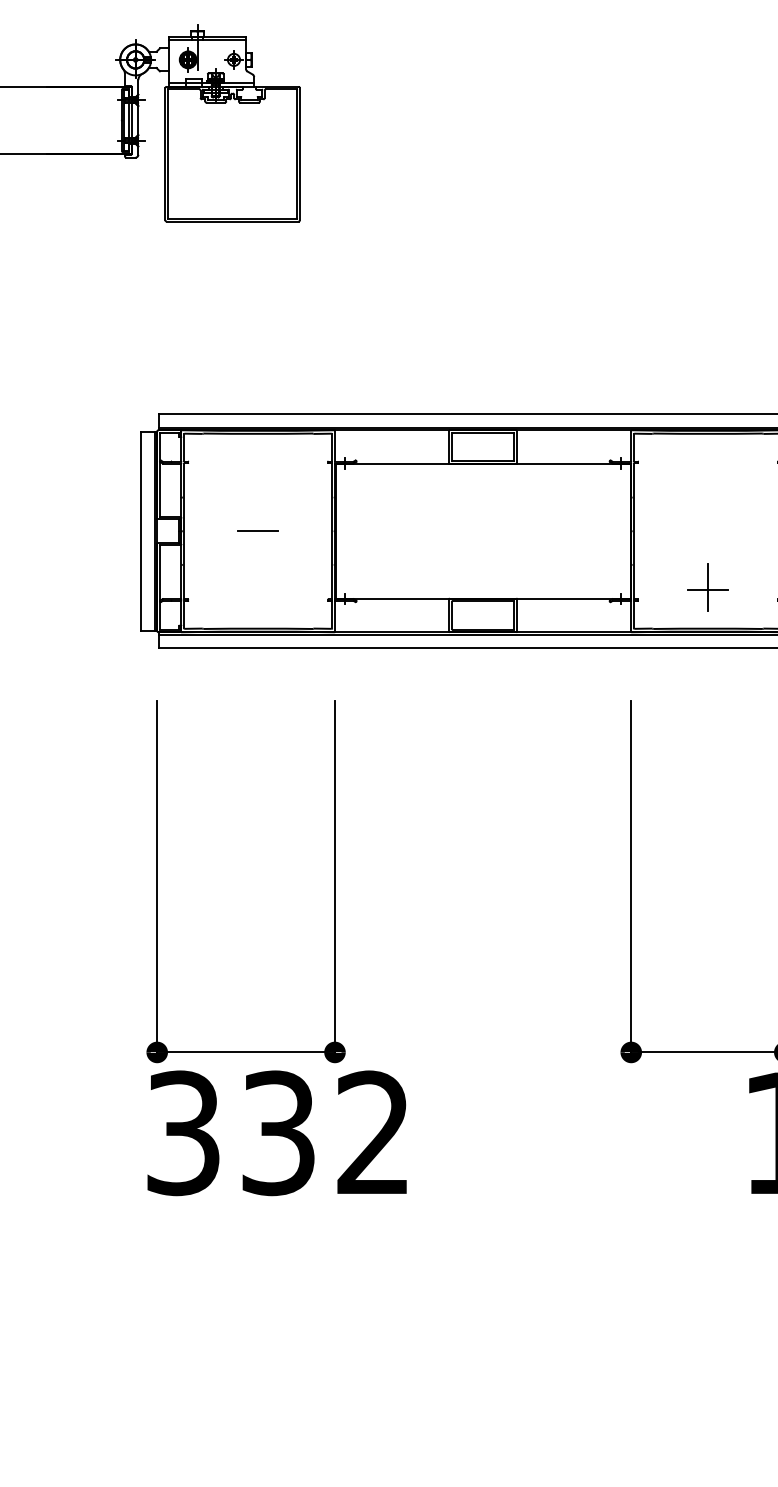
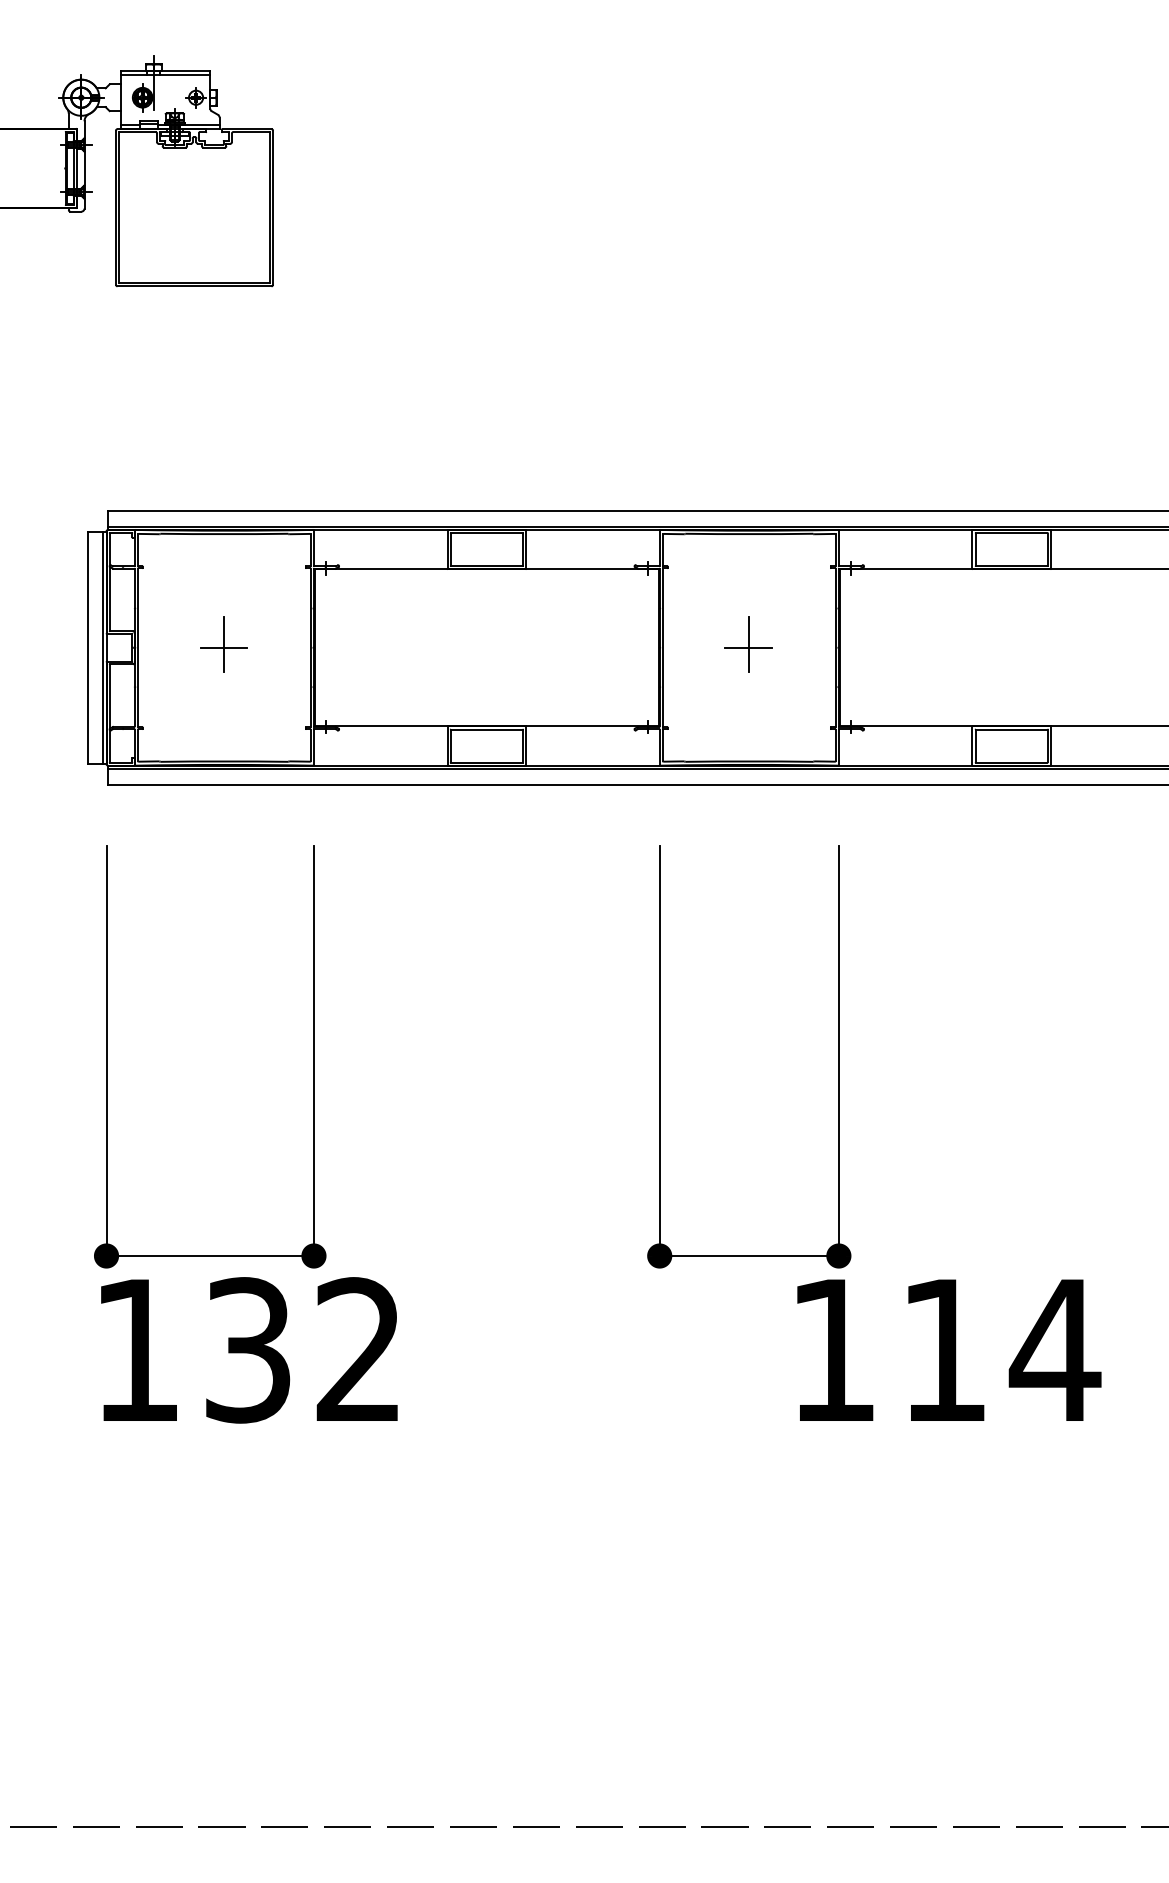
line: (258, 528) -> (224, 644), added
part: (707, 587) -> (748, 644), moved
text: (182, 1133) -> (136, 1350), 332 -> 132

